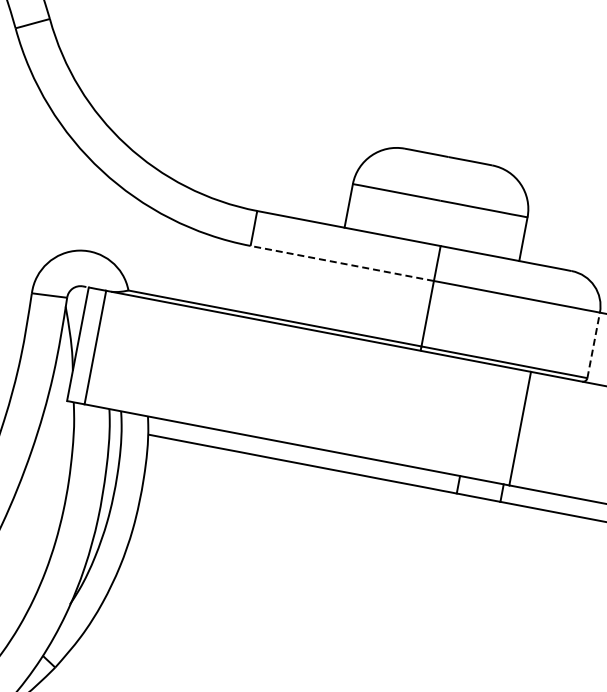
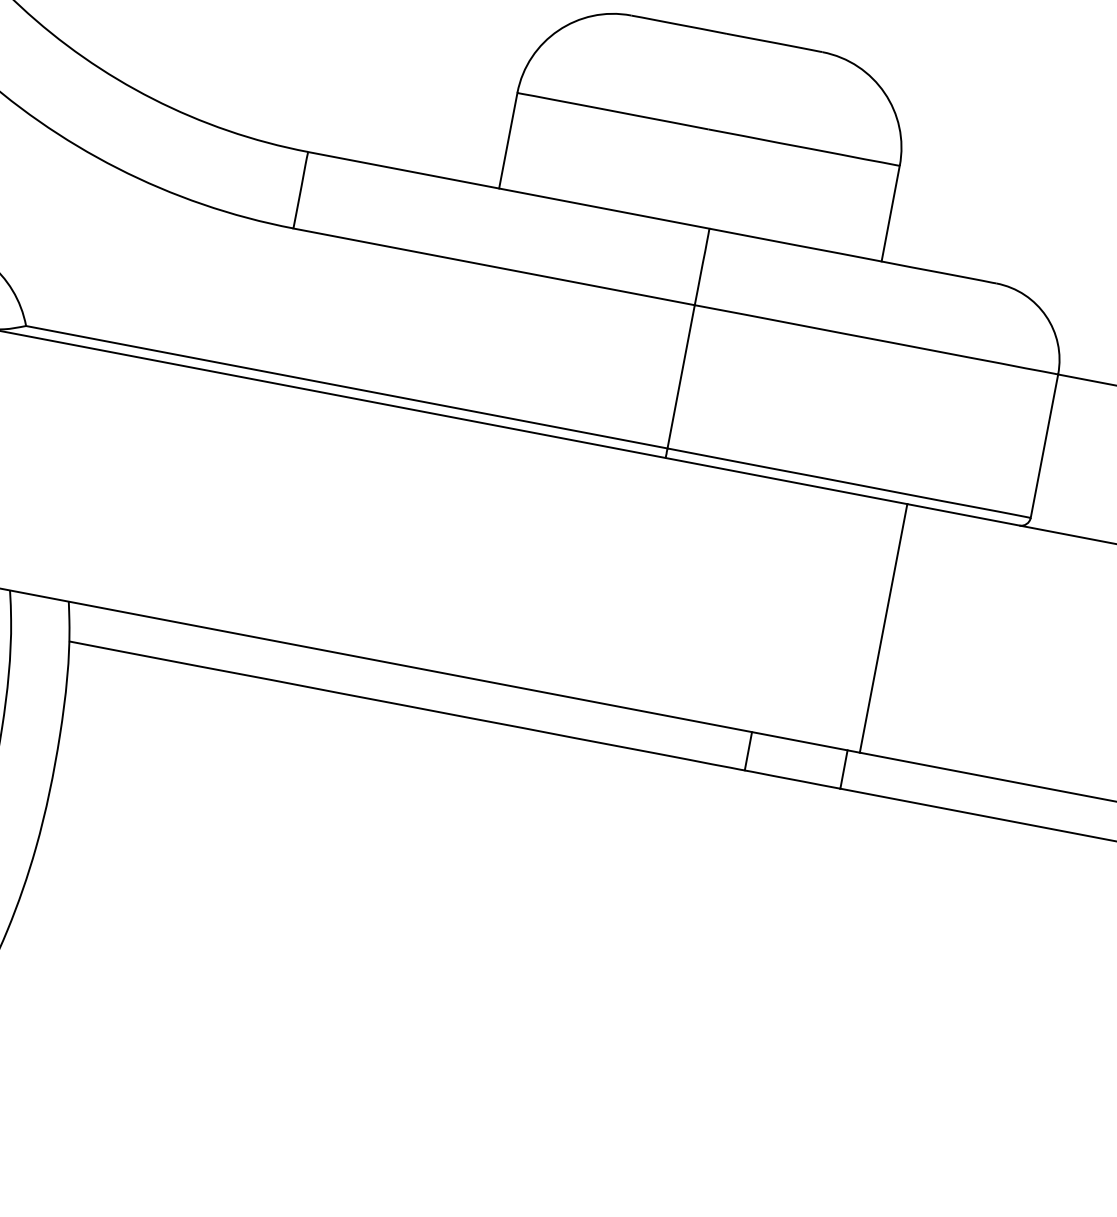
line: (341, 263) -> (492, 266), dashed -> solid
line: (593, 344) -> (1044, 444), dashed -> solid

